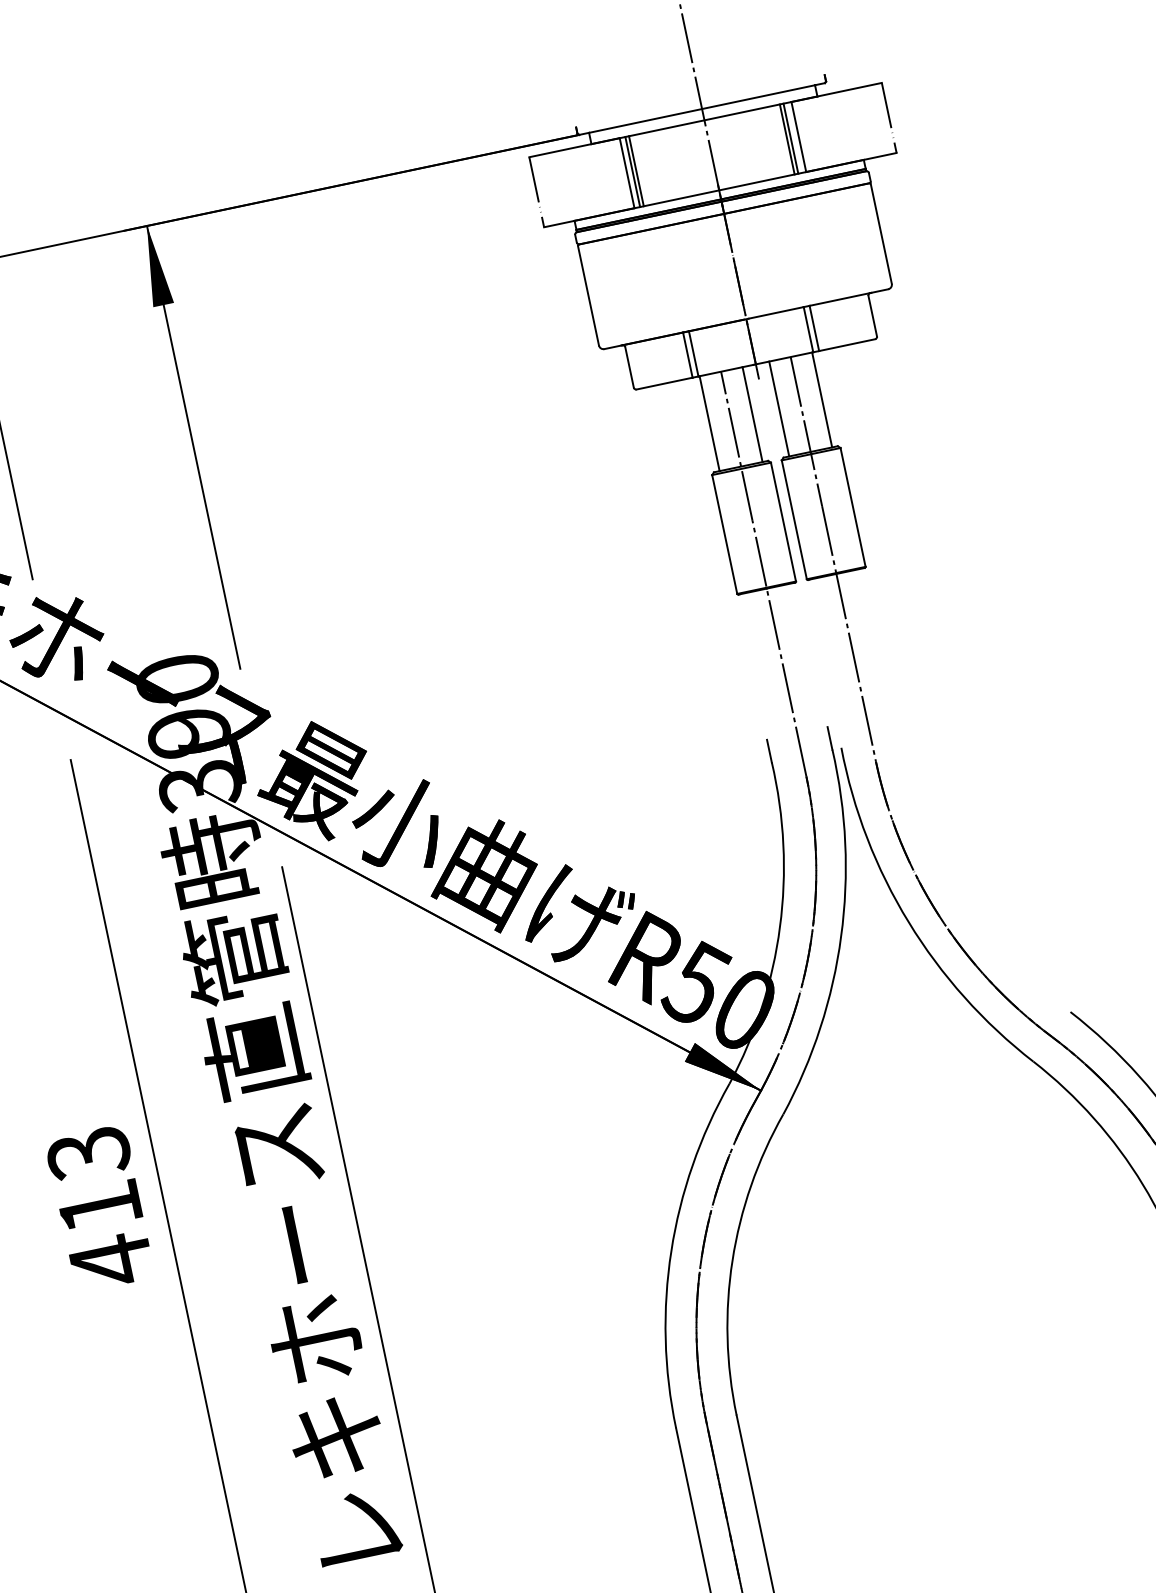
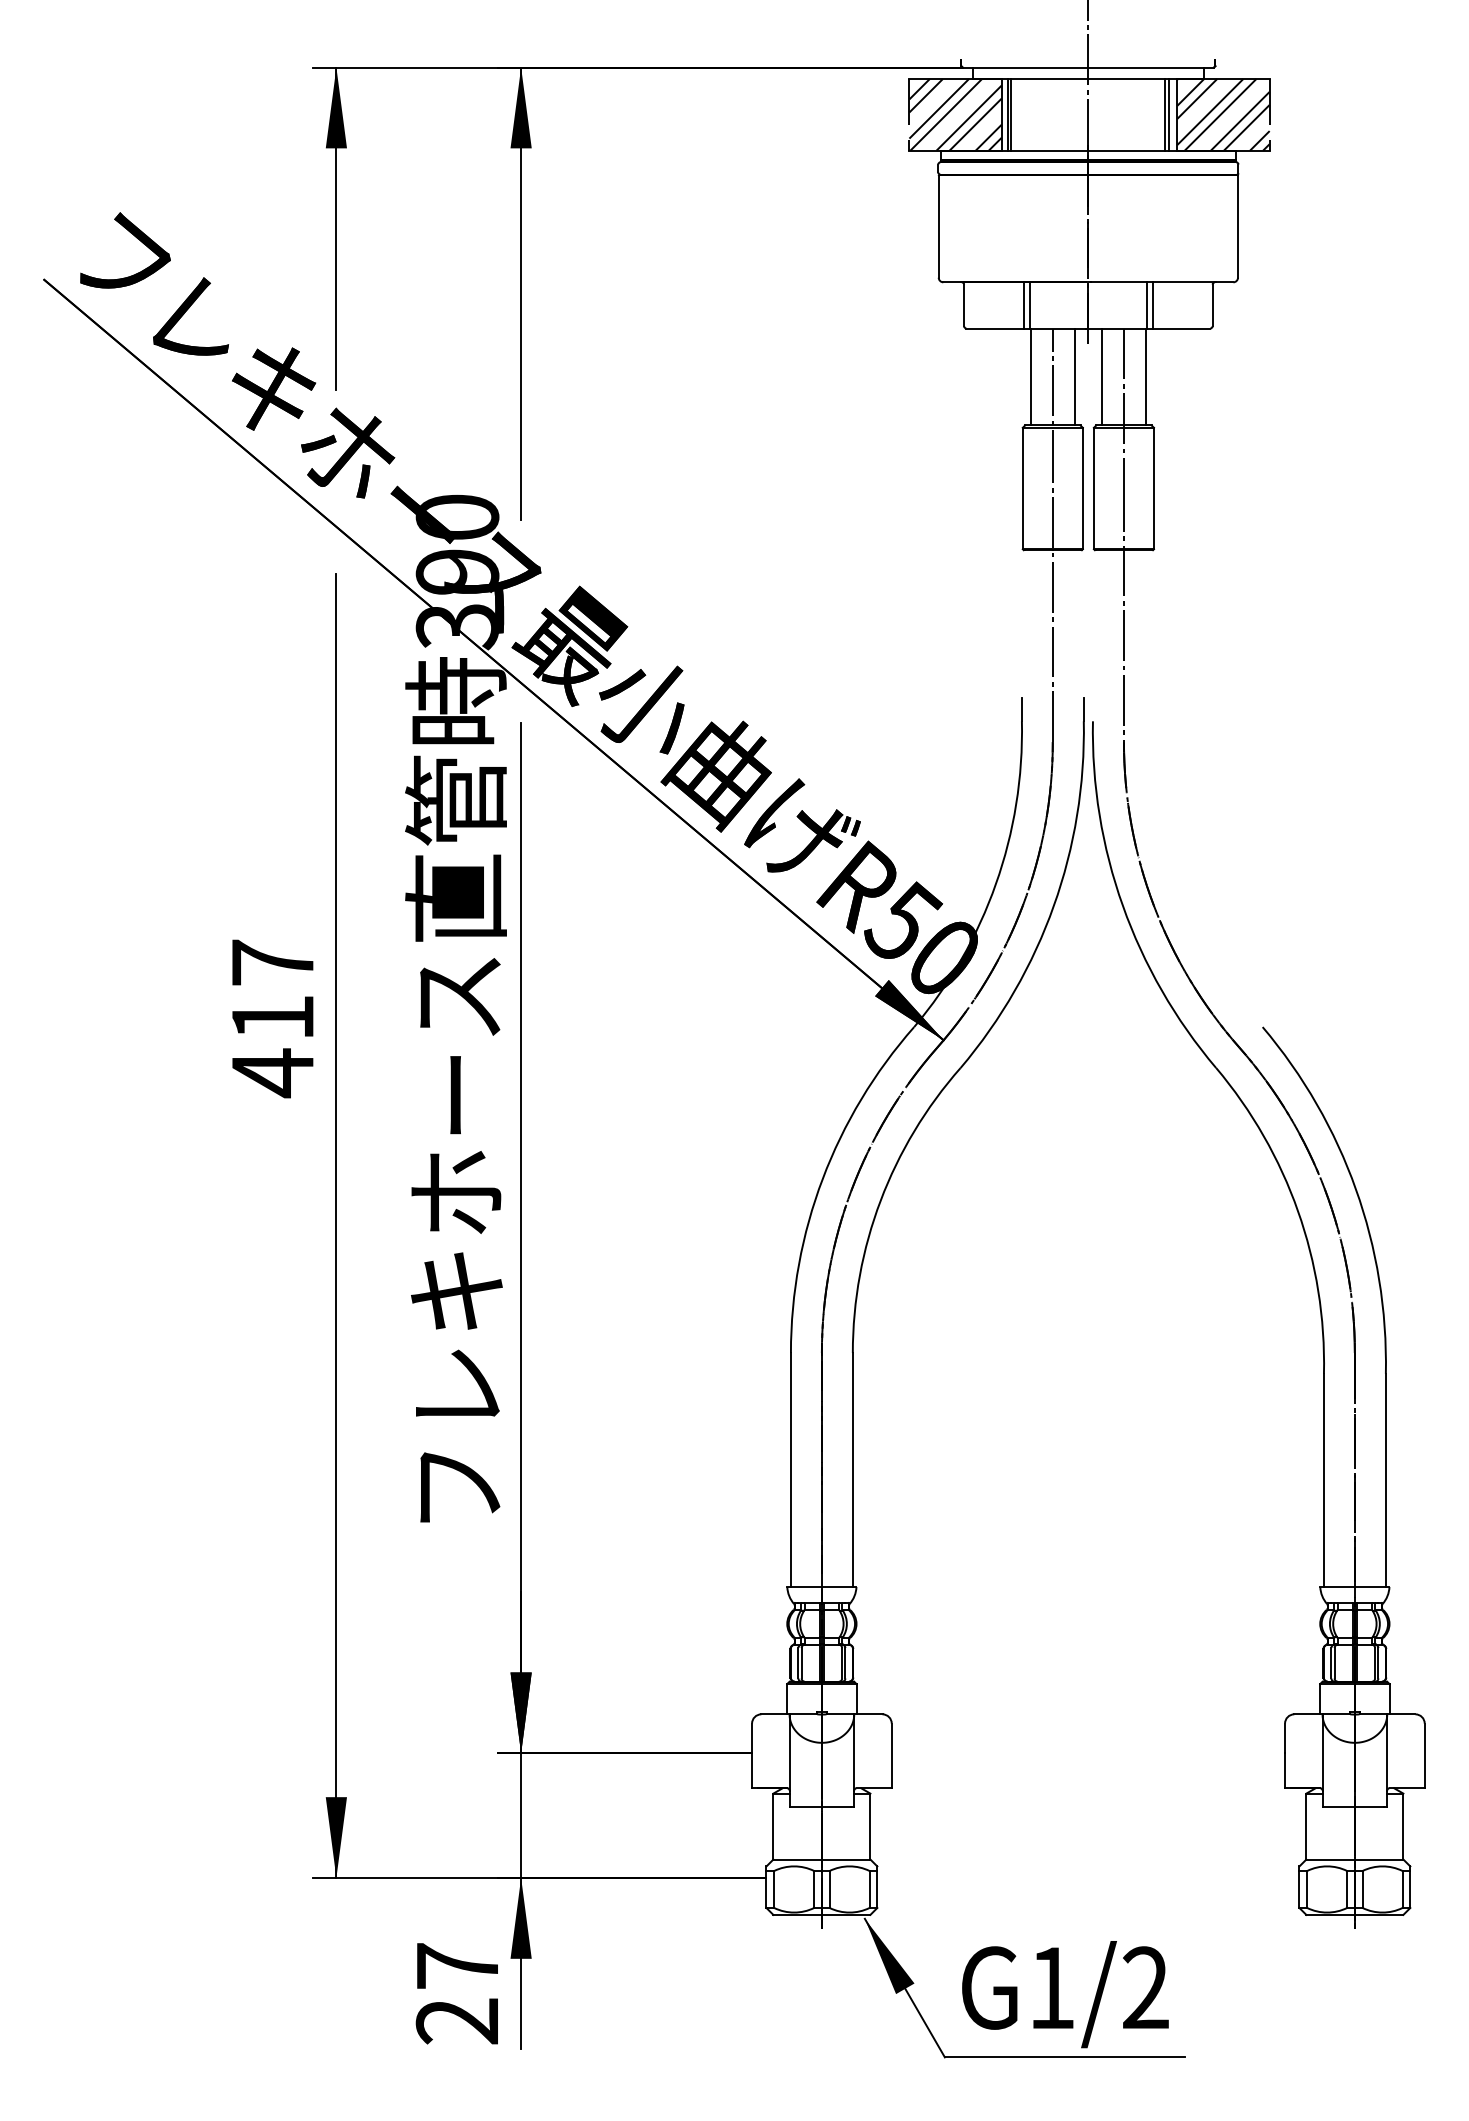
hatch: (843, 127) -> (1223, 114), added
hatch: (581, 182) -> (955, 114), added
text: (88, 1153) -> (272, 963), 413 -> 417

